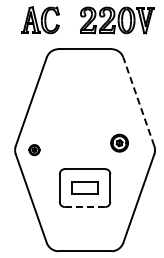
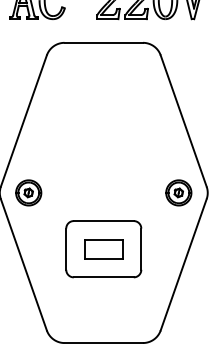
line: (138, 101) -> (183, 120), dashed -> solid
part: (119, 142) -> (178, 191), moved
part: (34, 149) -> (28, 191), size x1.67
line: (84, 207) -> (102, 278), dashed -> solid

